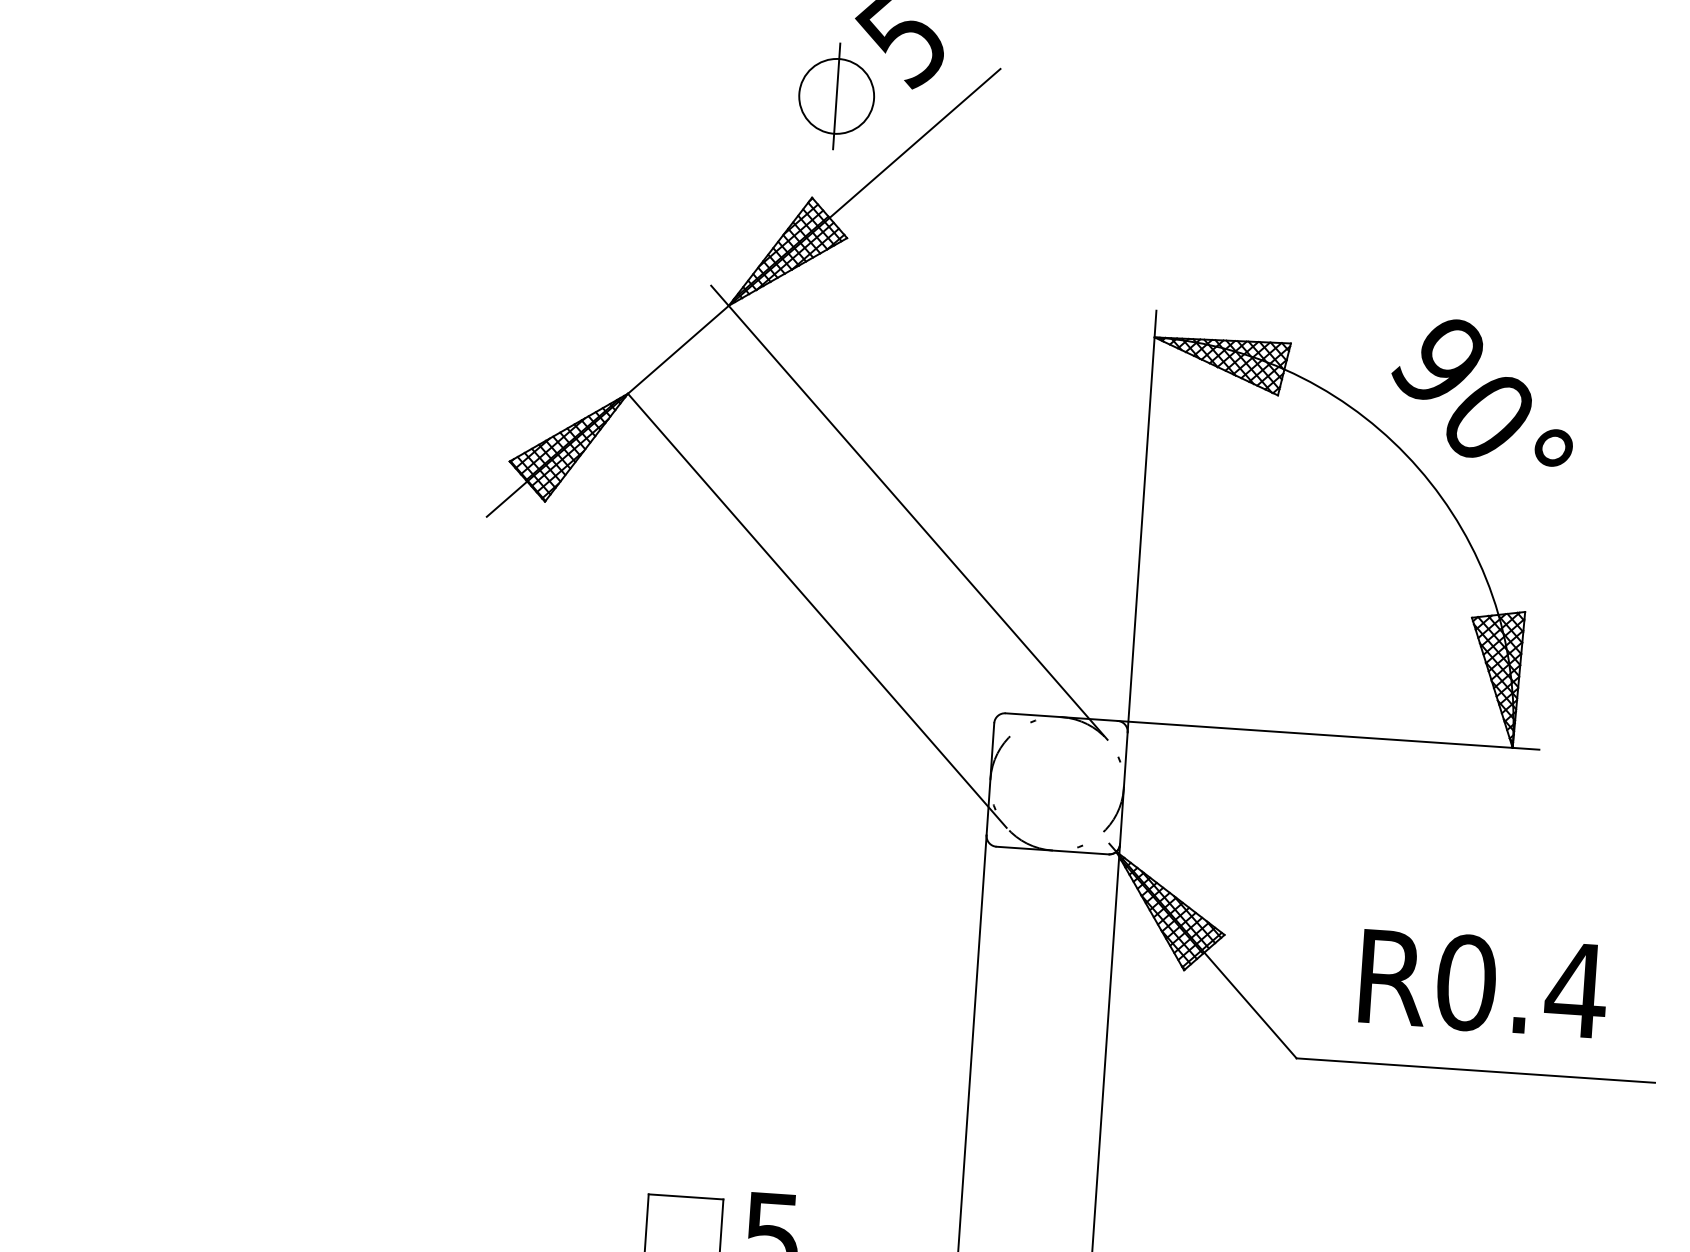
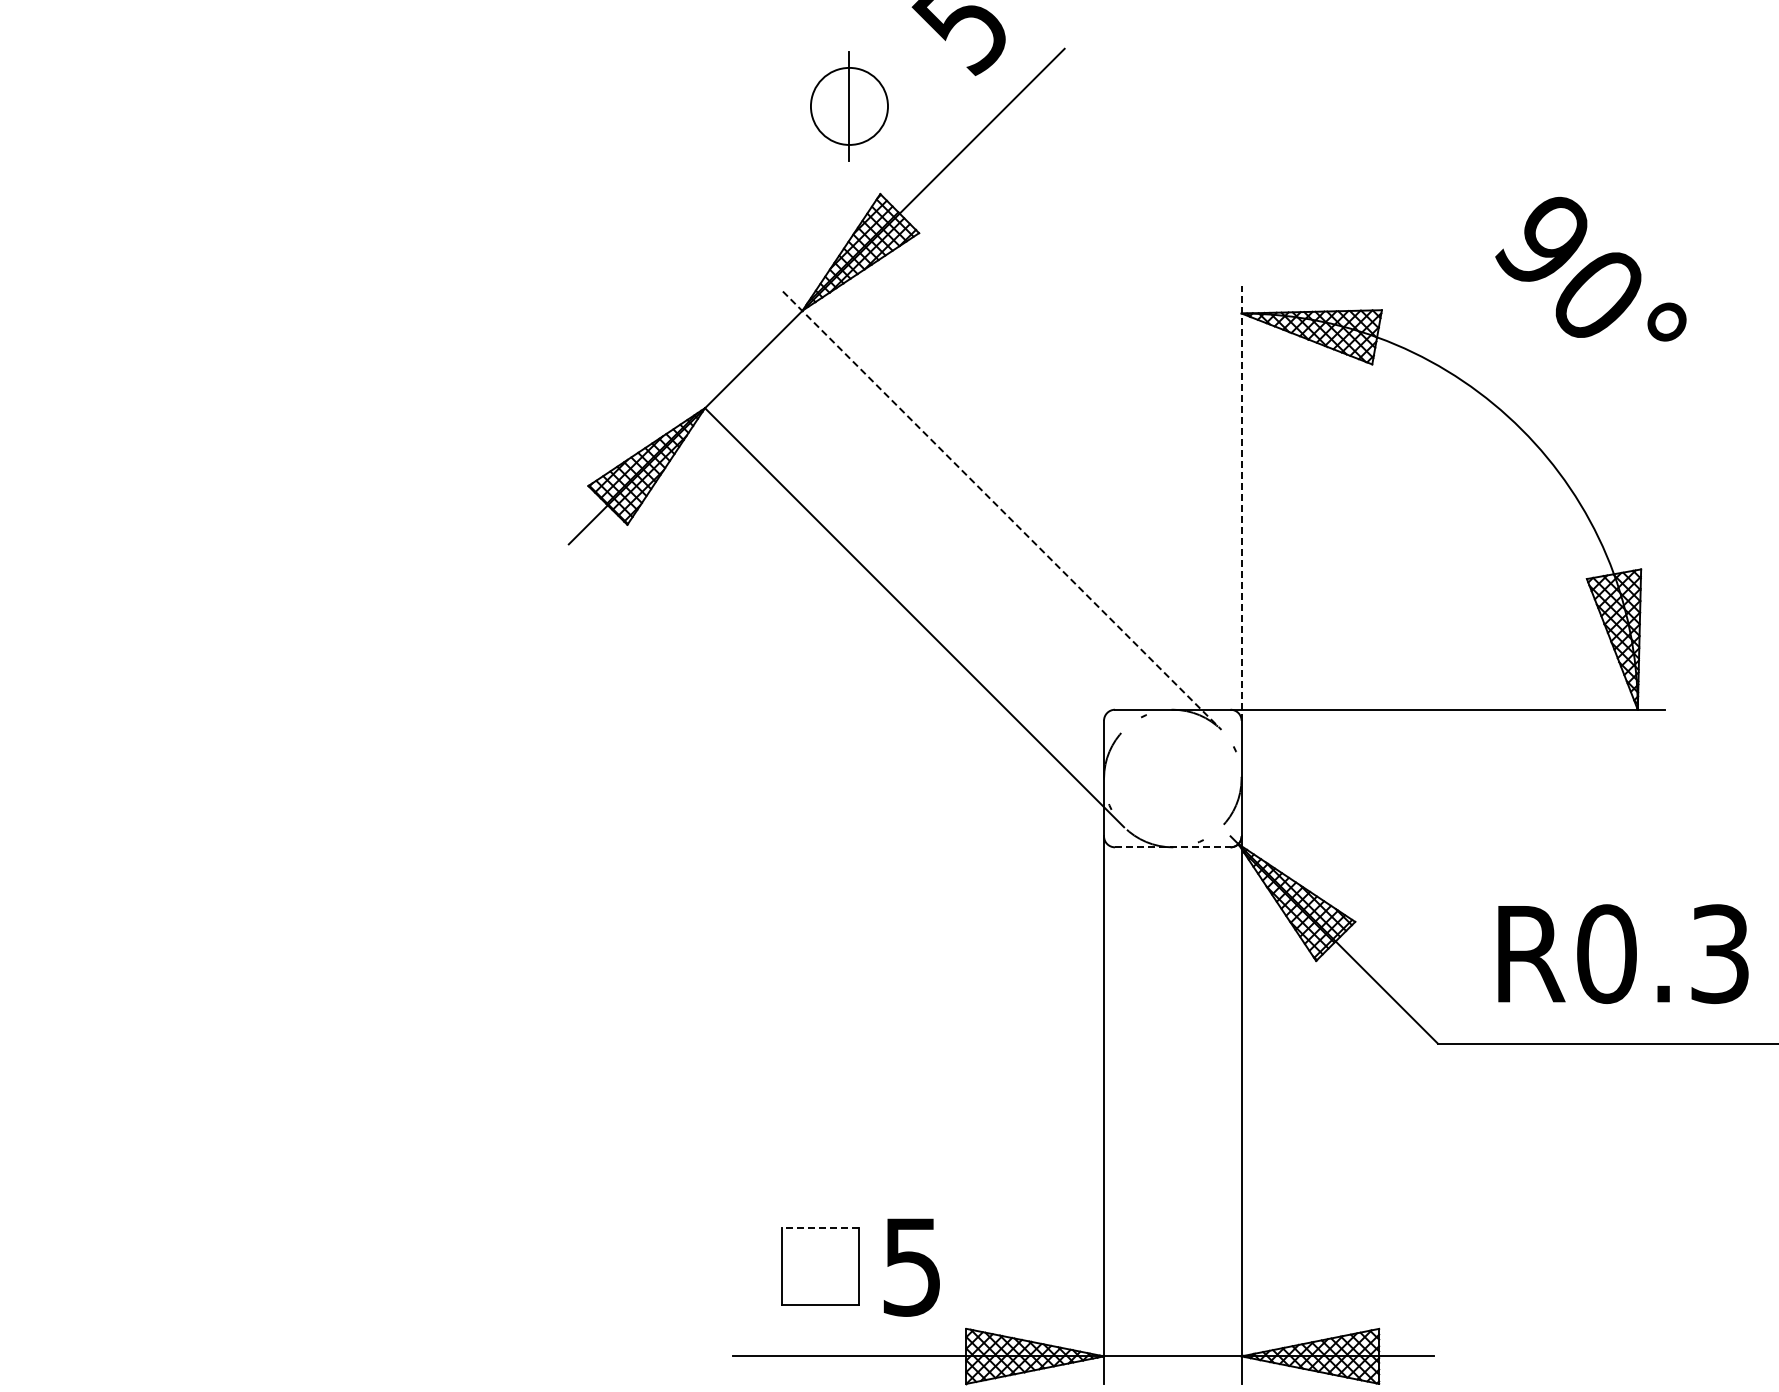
part: (836, 96) -> (849, 106), moved
text: (1483, 390) -> (1590, 268), moved
line: (909, 513) -> (1002, 511), solid -> dashed
line: (1142, 520) -> (1241, 502), solid -> dashed
line: (1052, 850) -> (1172, 847), solid -> dashed
text: (1575, 990) -> (1719, 954), R0.4 -> R0.3
line: (685, 1196) -> (820, 1228), solid -> dashed

